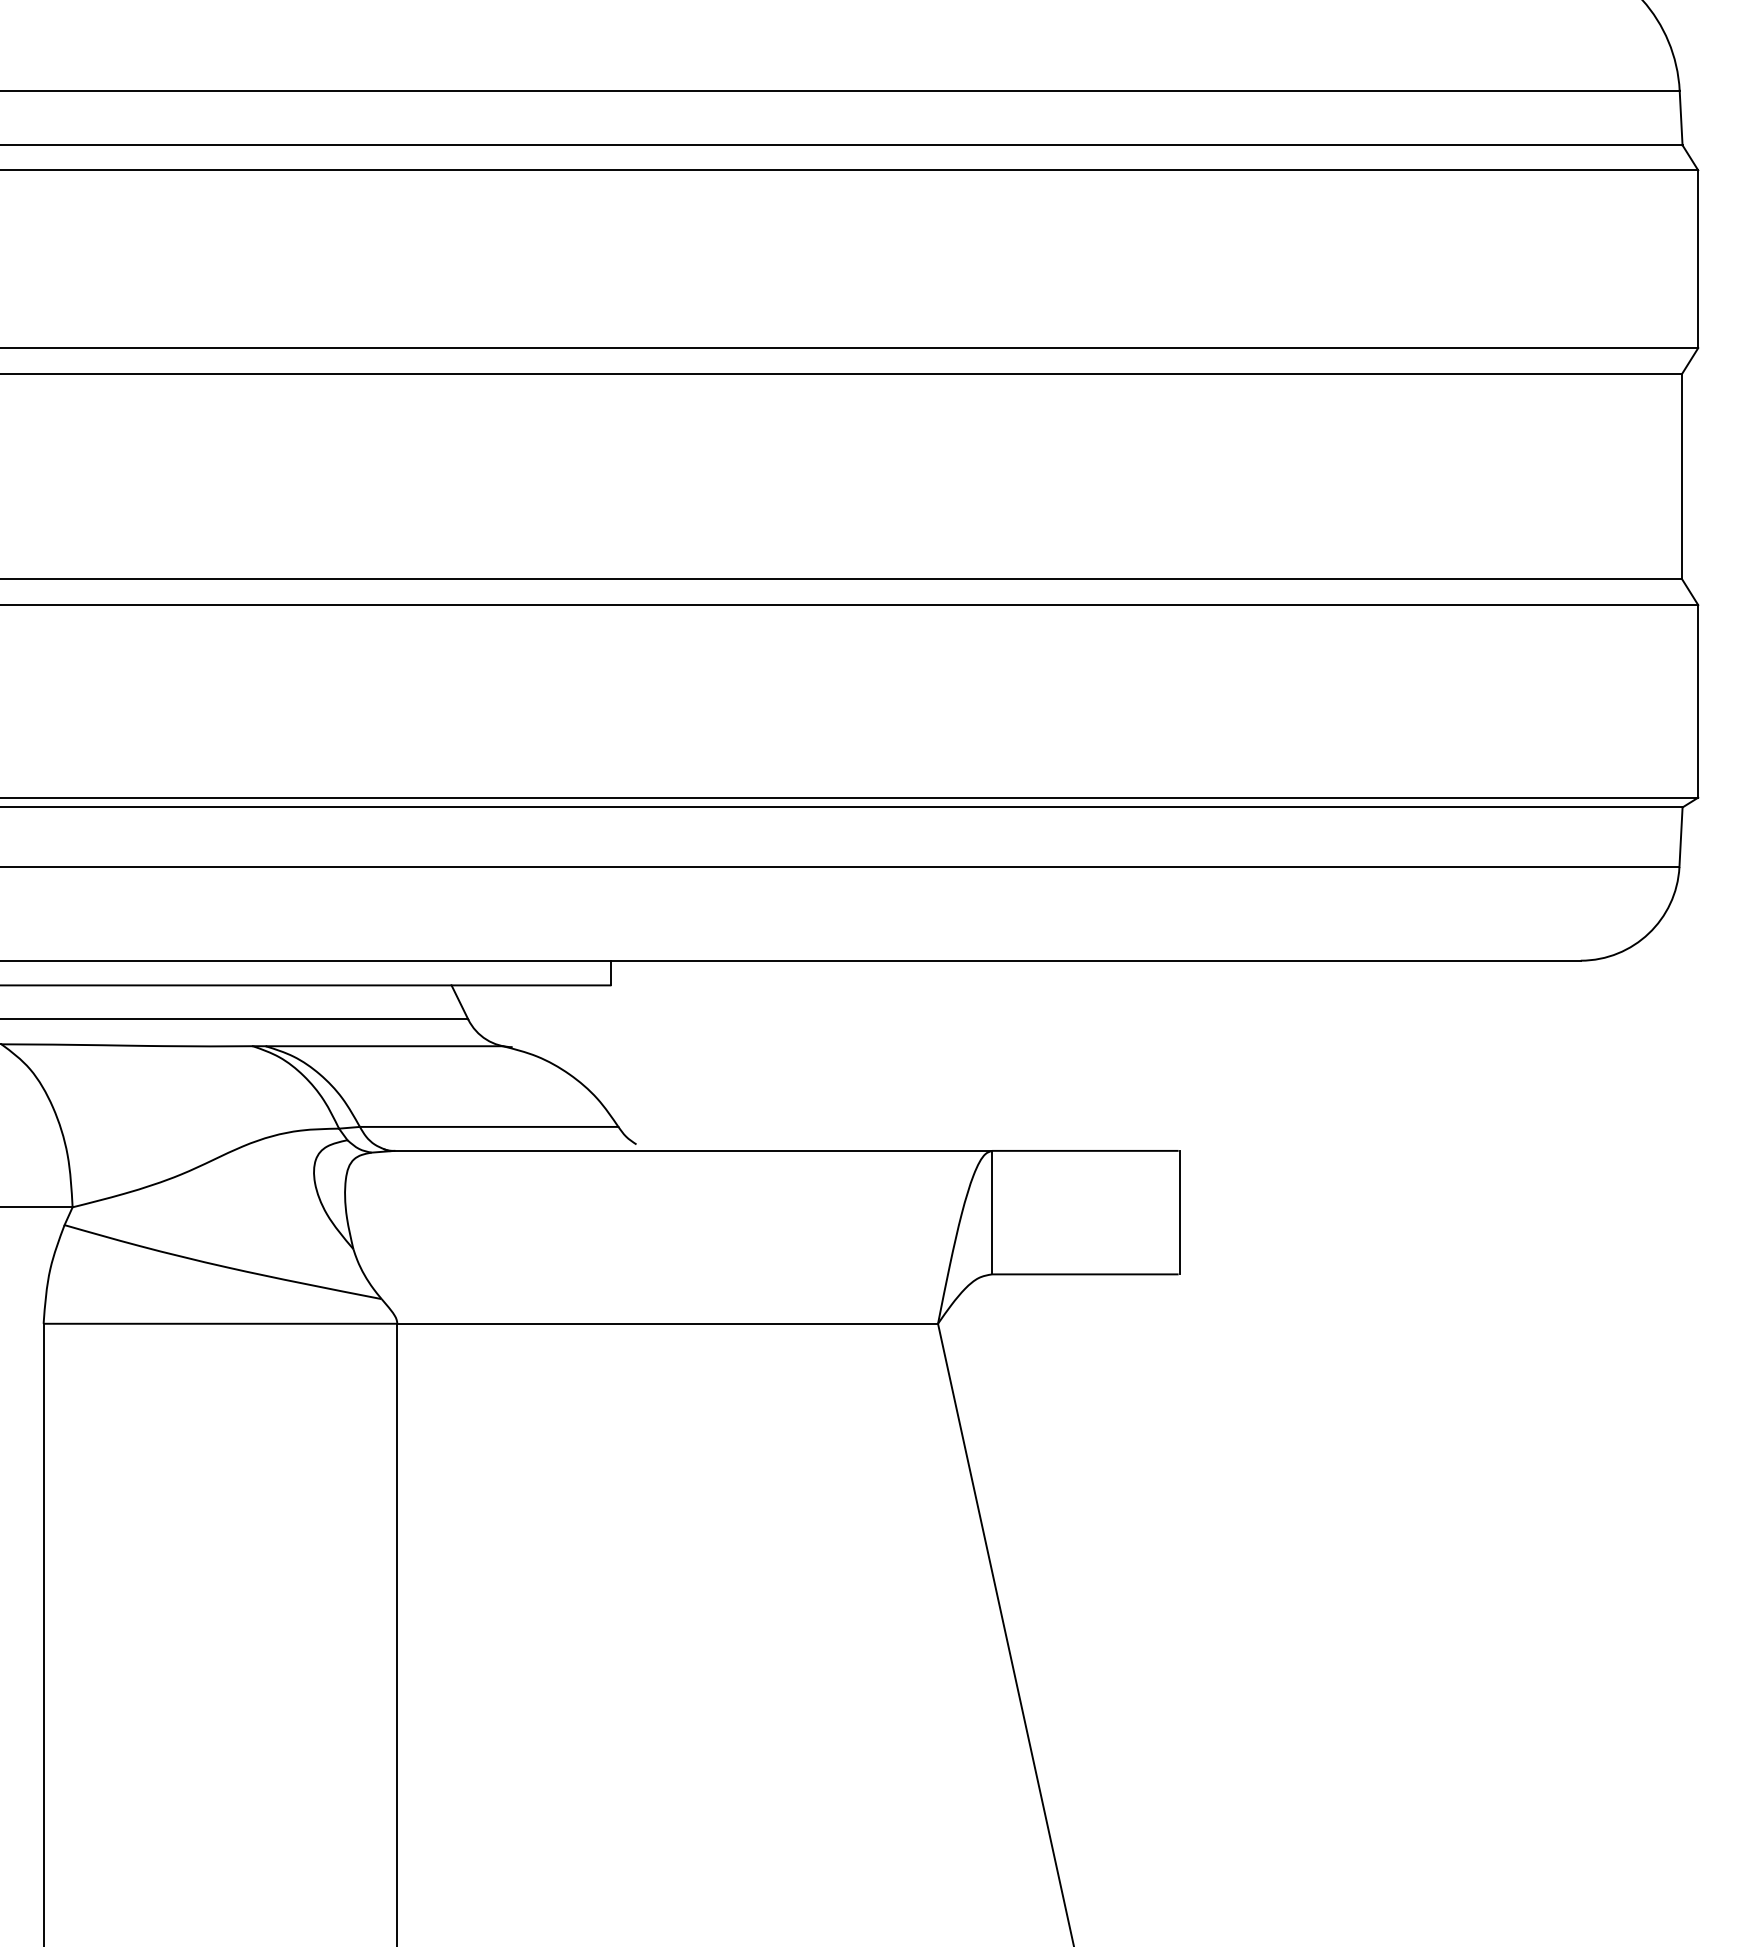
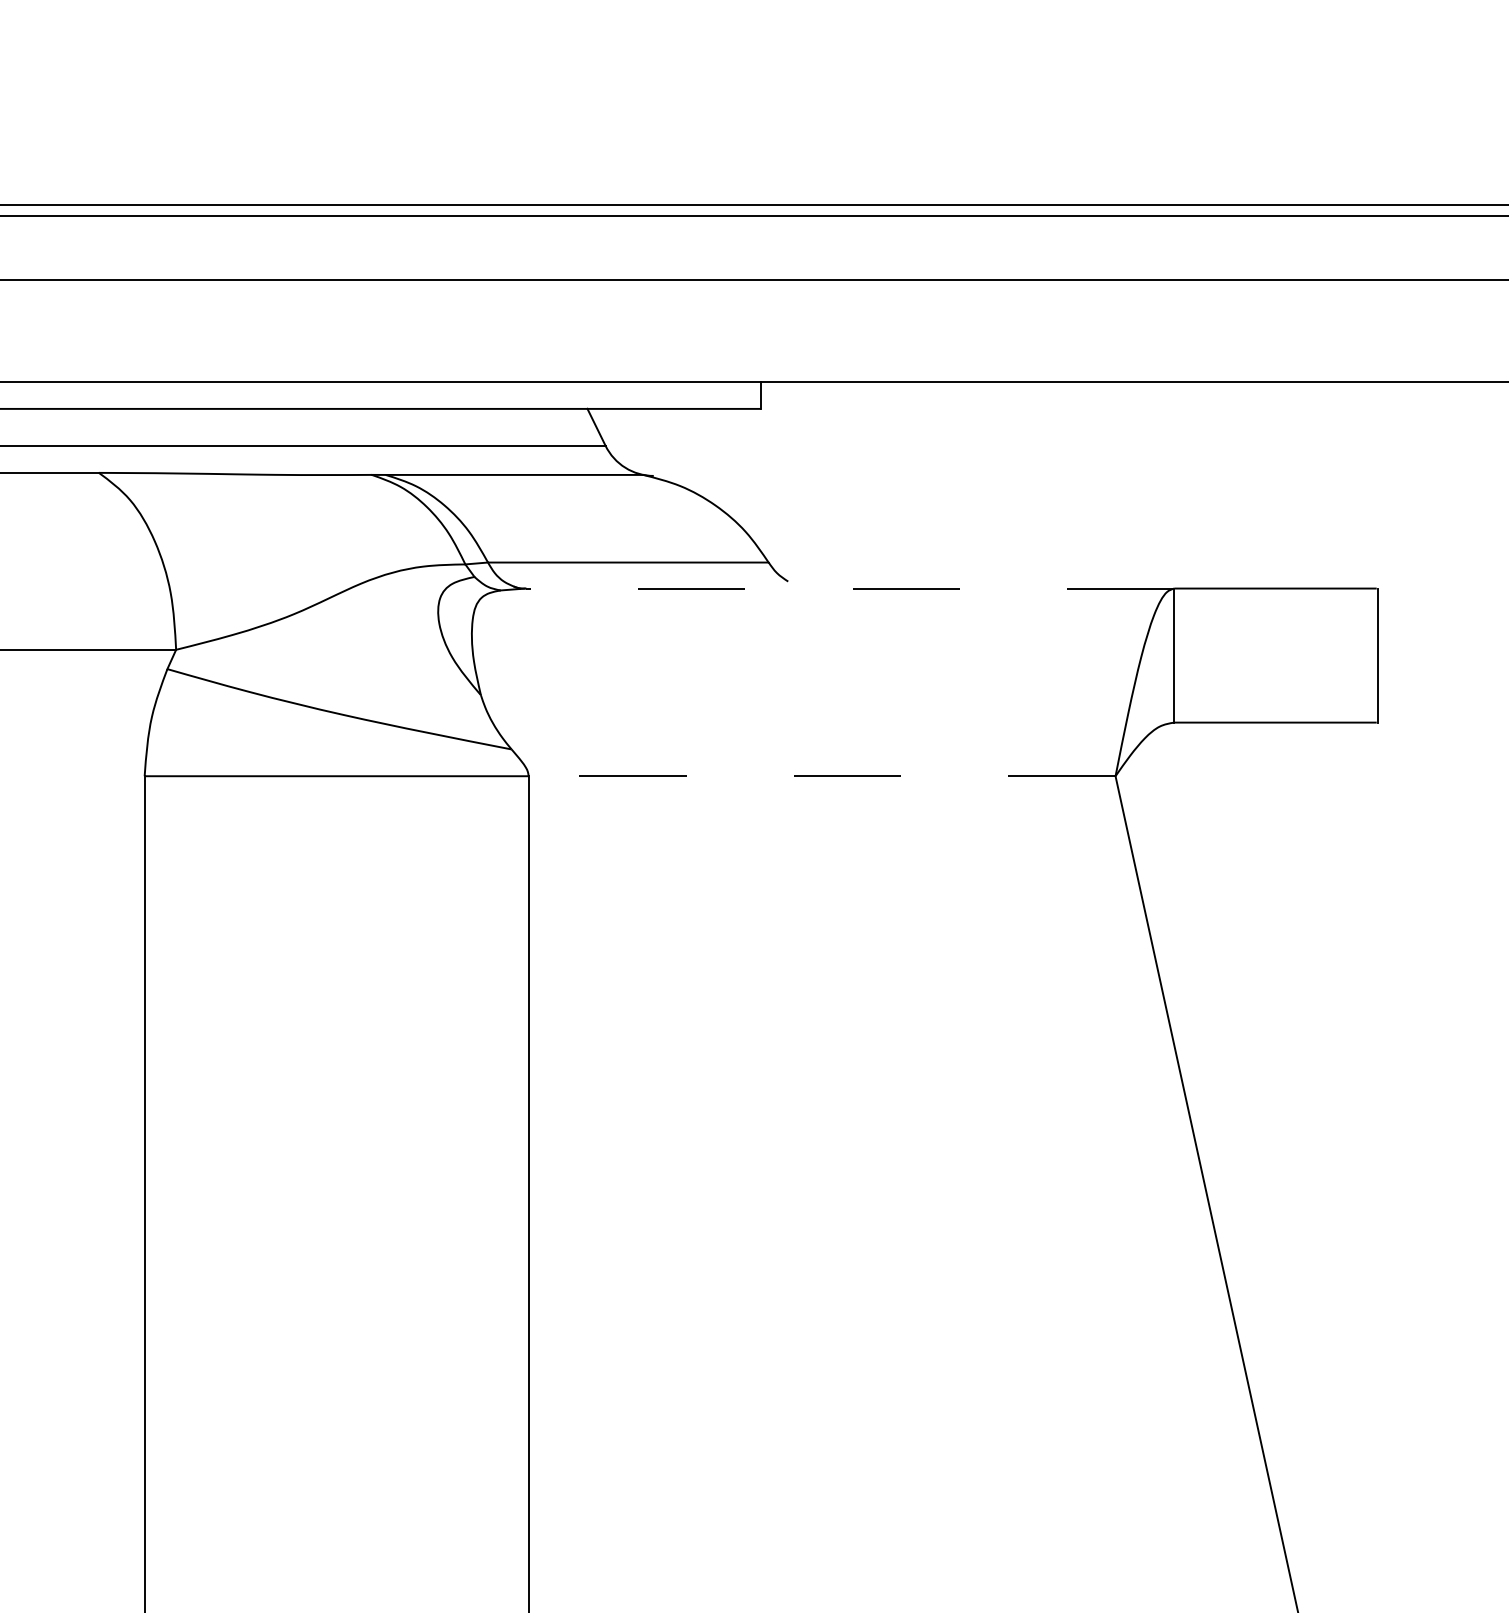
line: (693, 1150) -> (850, 588), solid -> dashed
line: (667, 1323) -> (821, 775), solid -> dashed

